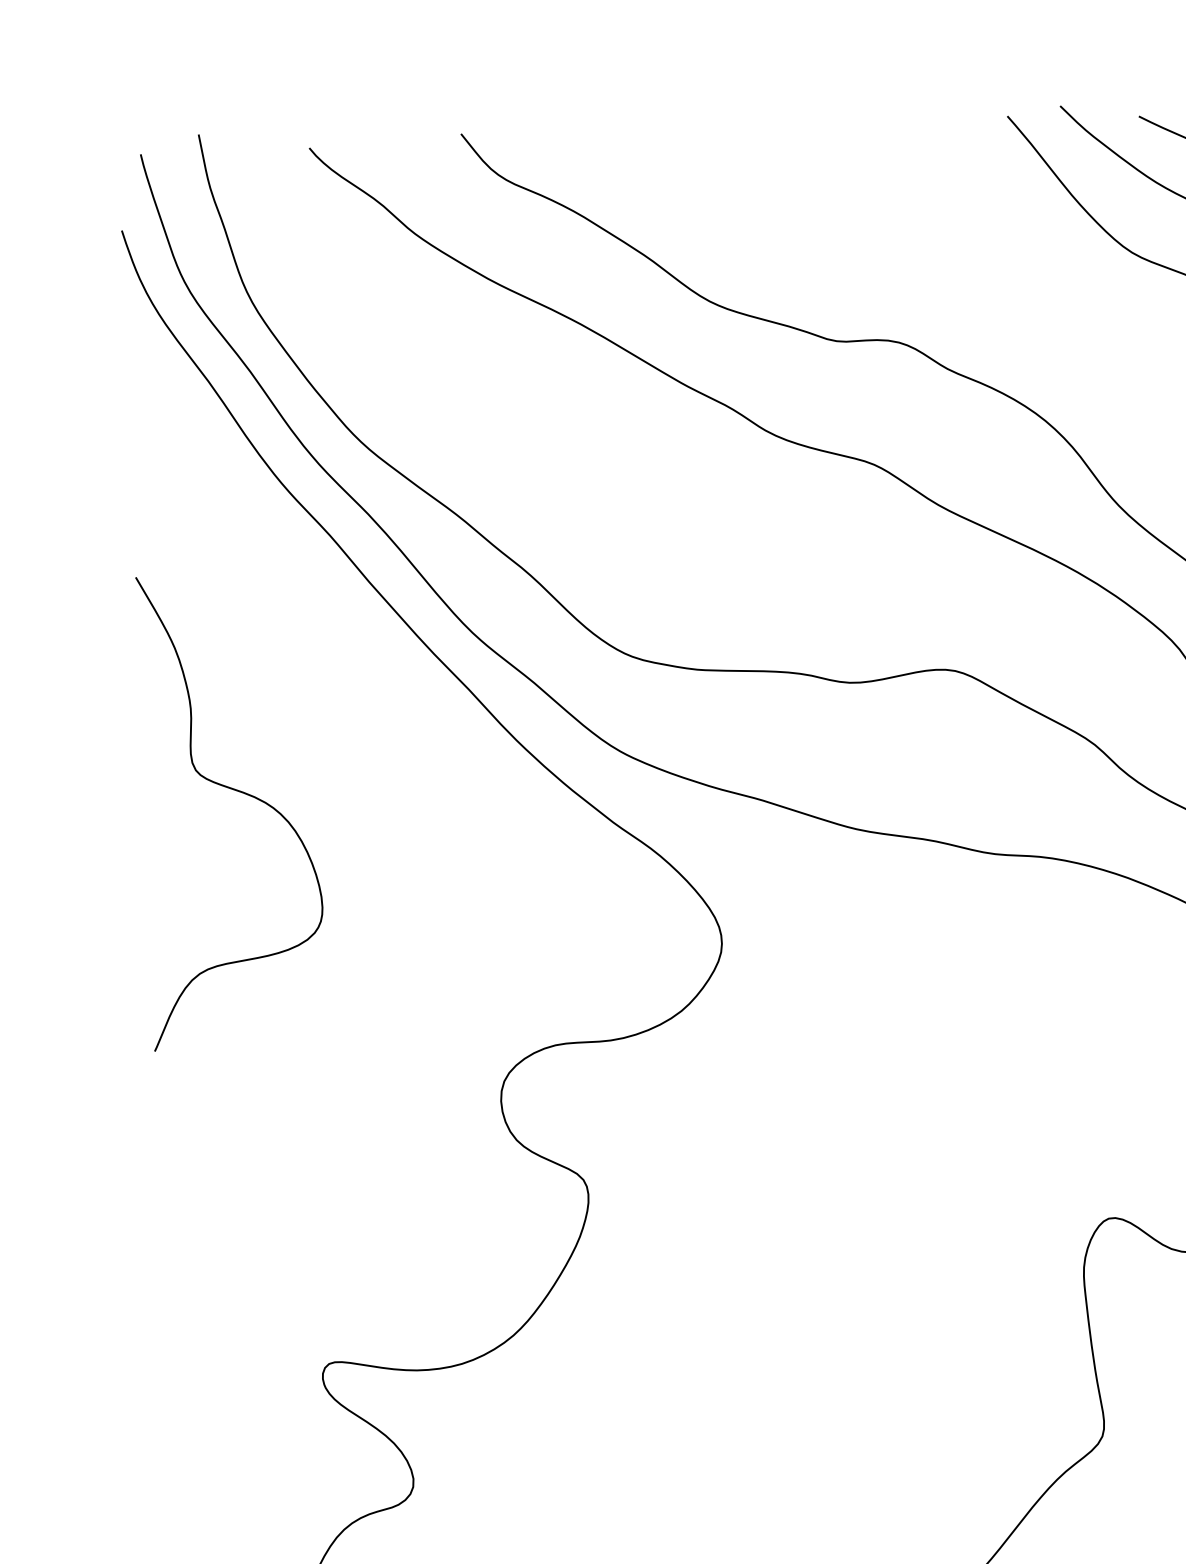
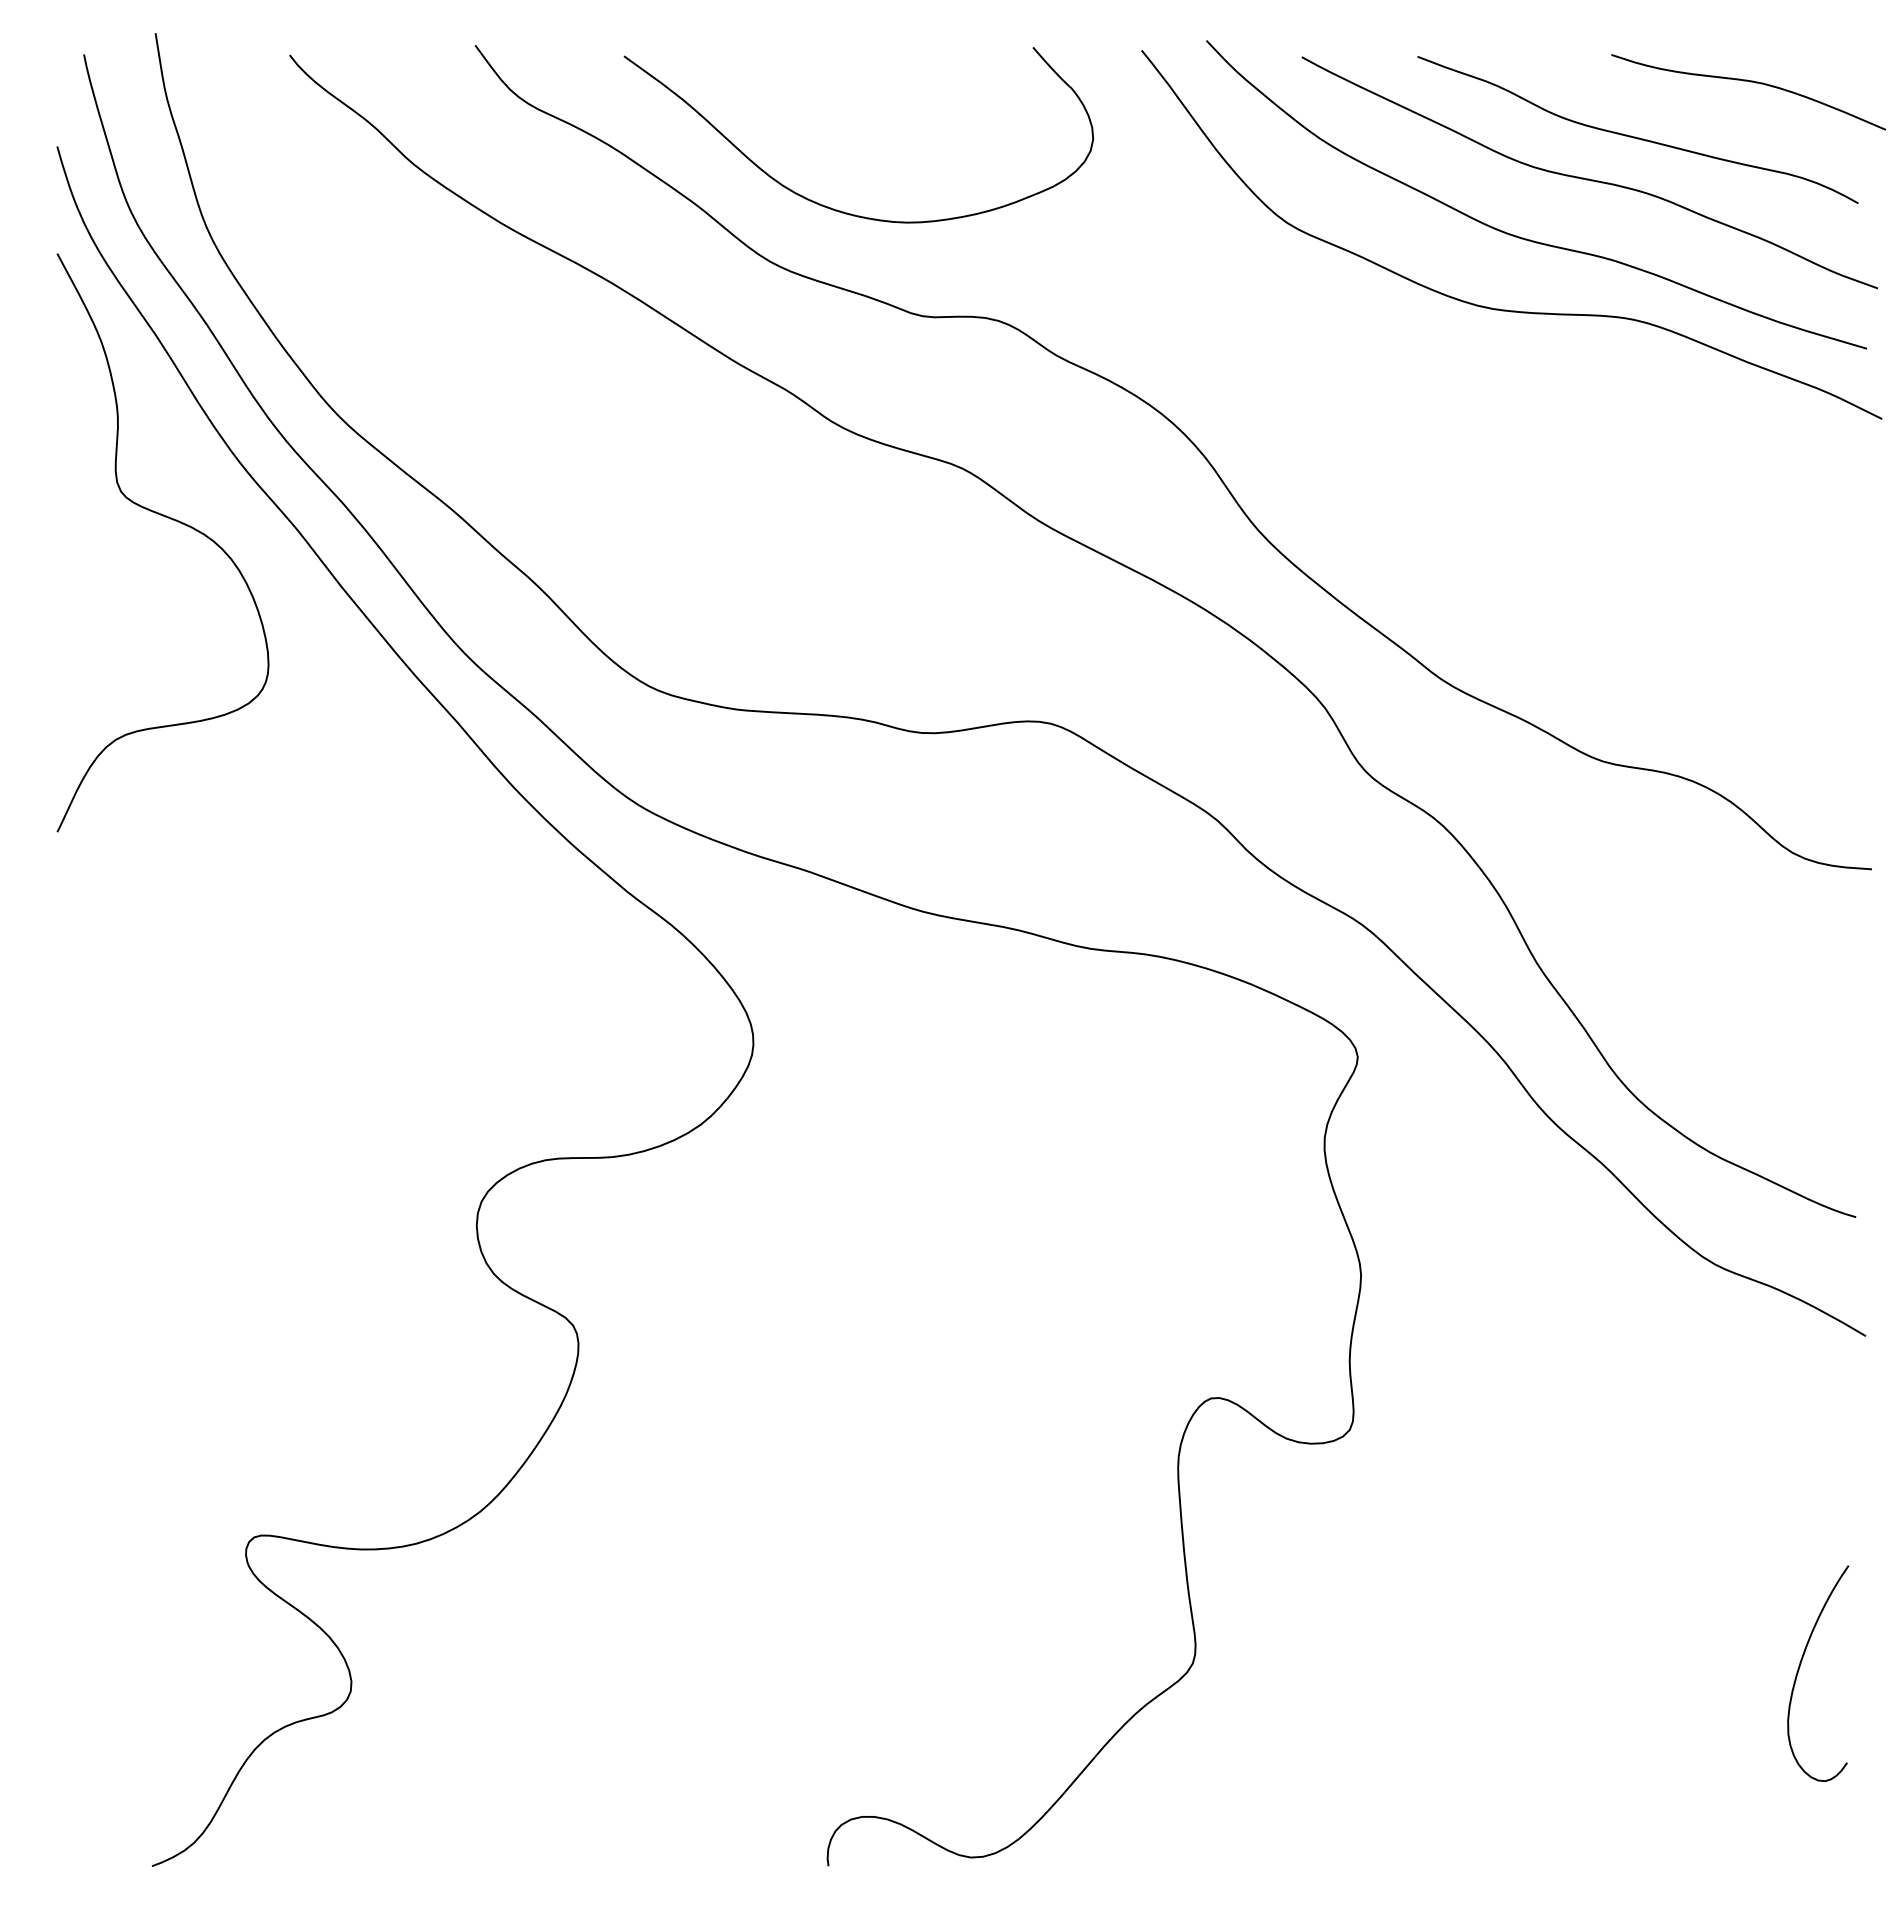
part: (758, 255) -> (831, 207), added
curve: (237, 791) -> (170, 519), moved

